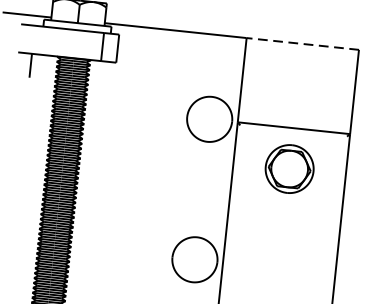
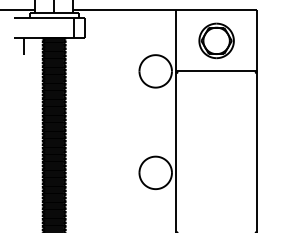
line: (302, 43) -> (216, 10), dashed -> solid
part: (289, 168) -> (216, 40), moved

